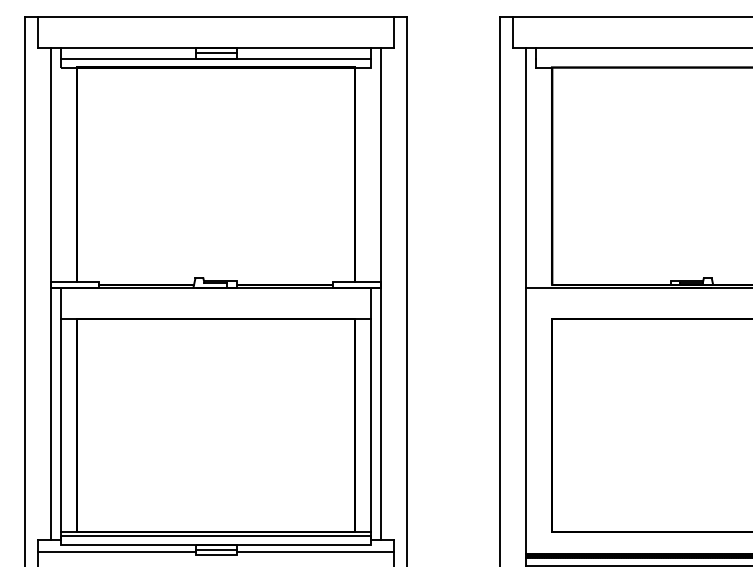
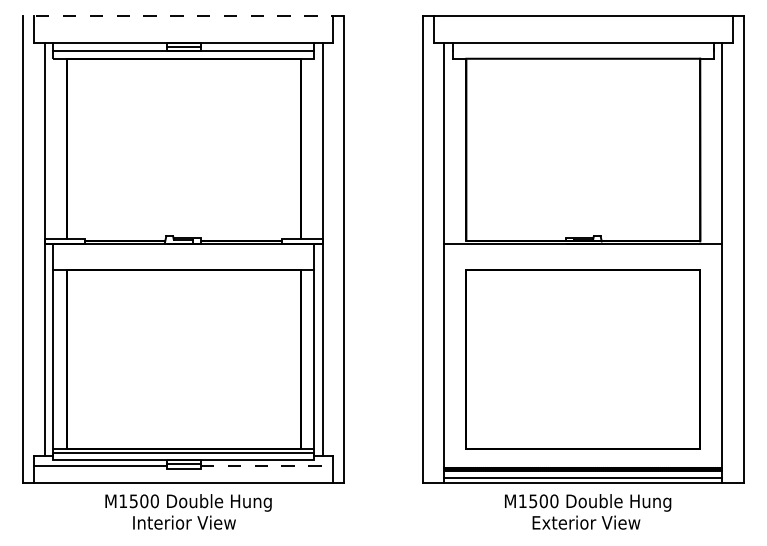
line: (215, 17) -> (183, 16), solid -> dashed
line: (315, 551) -> (267, 465), solid -> dashed

